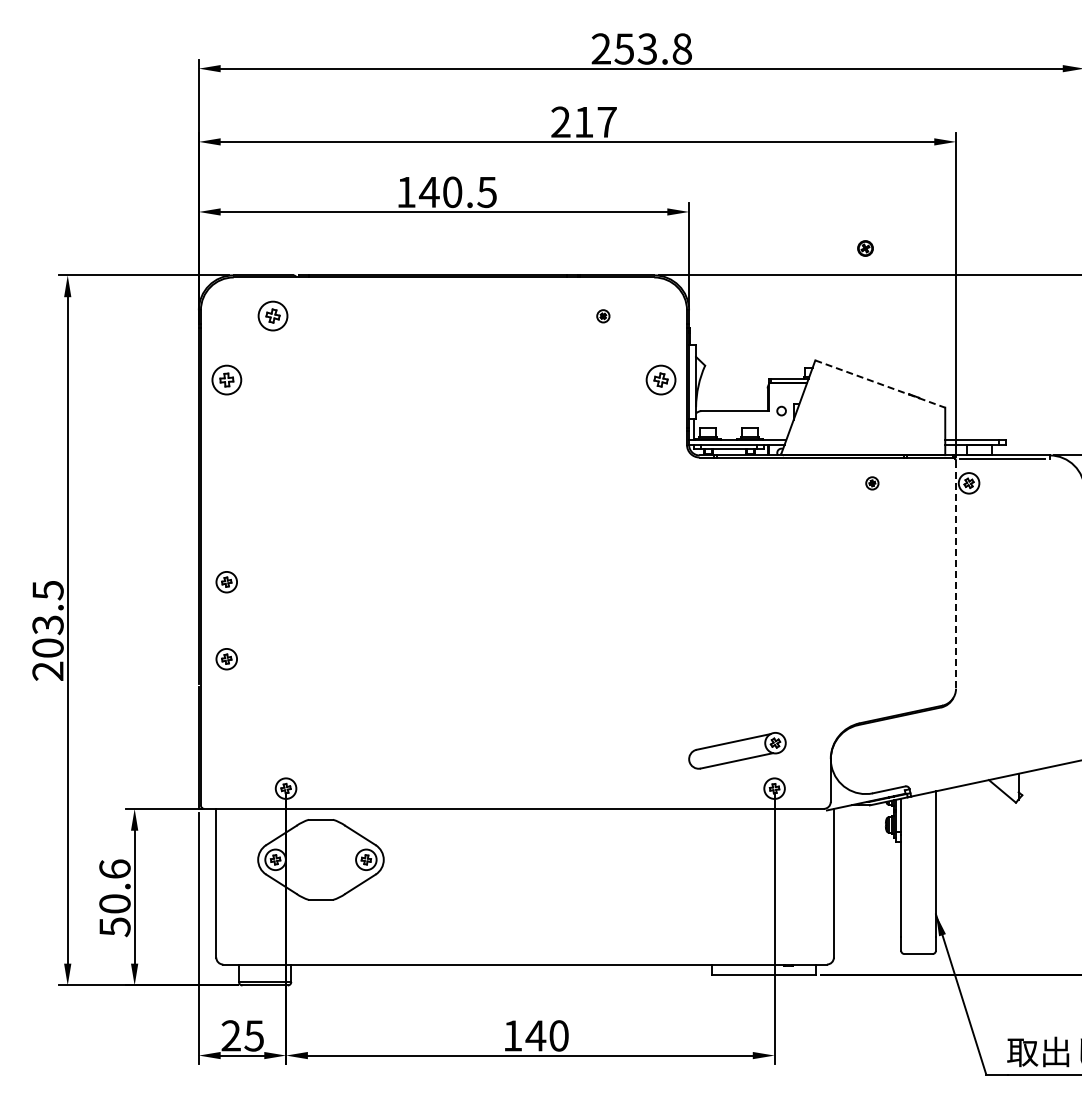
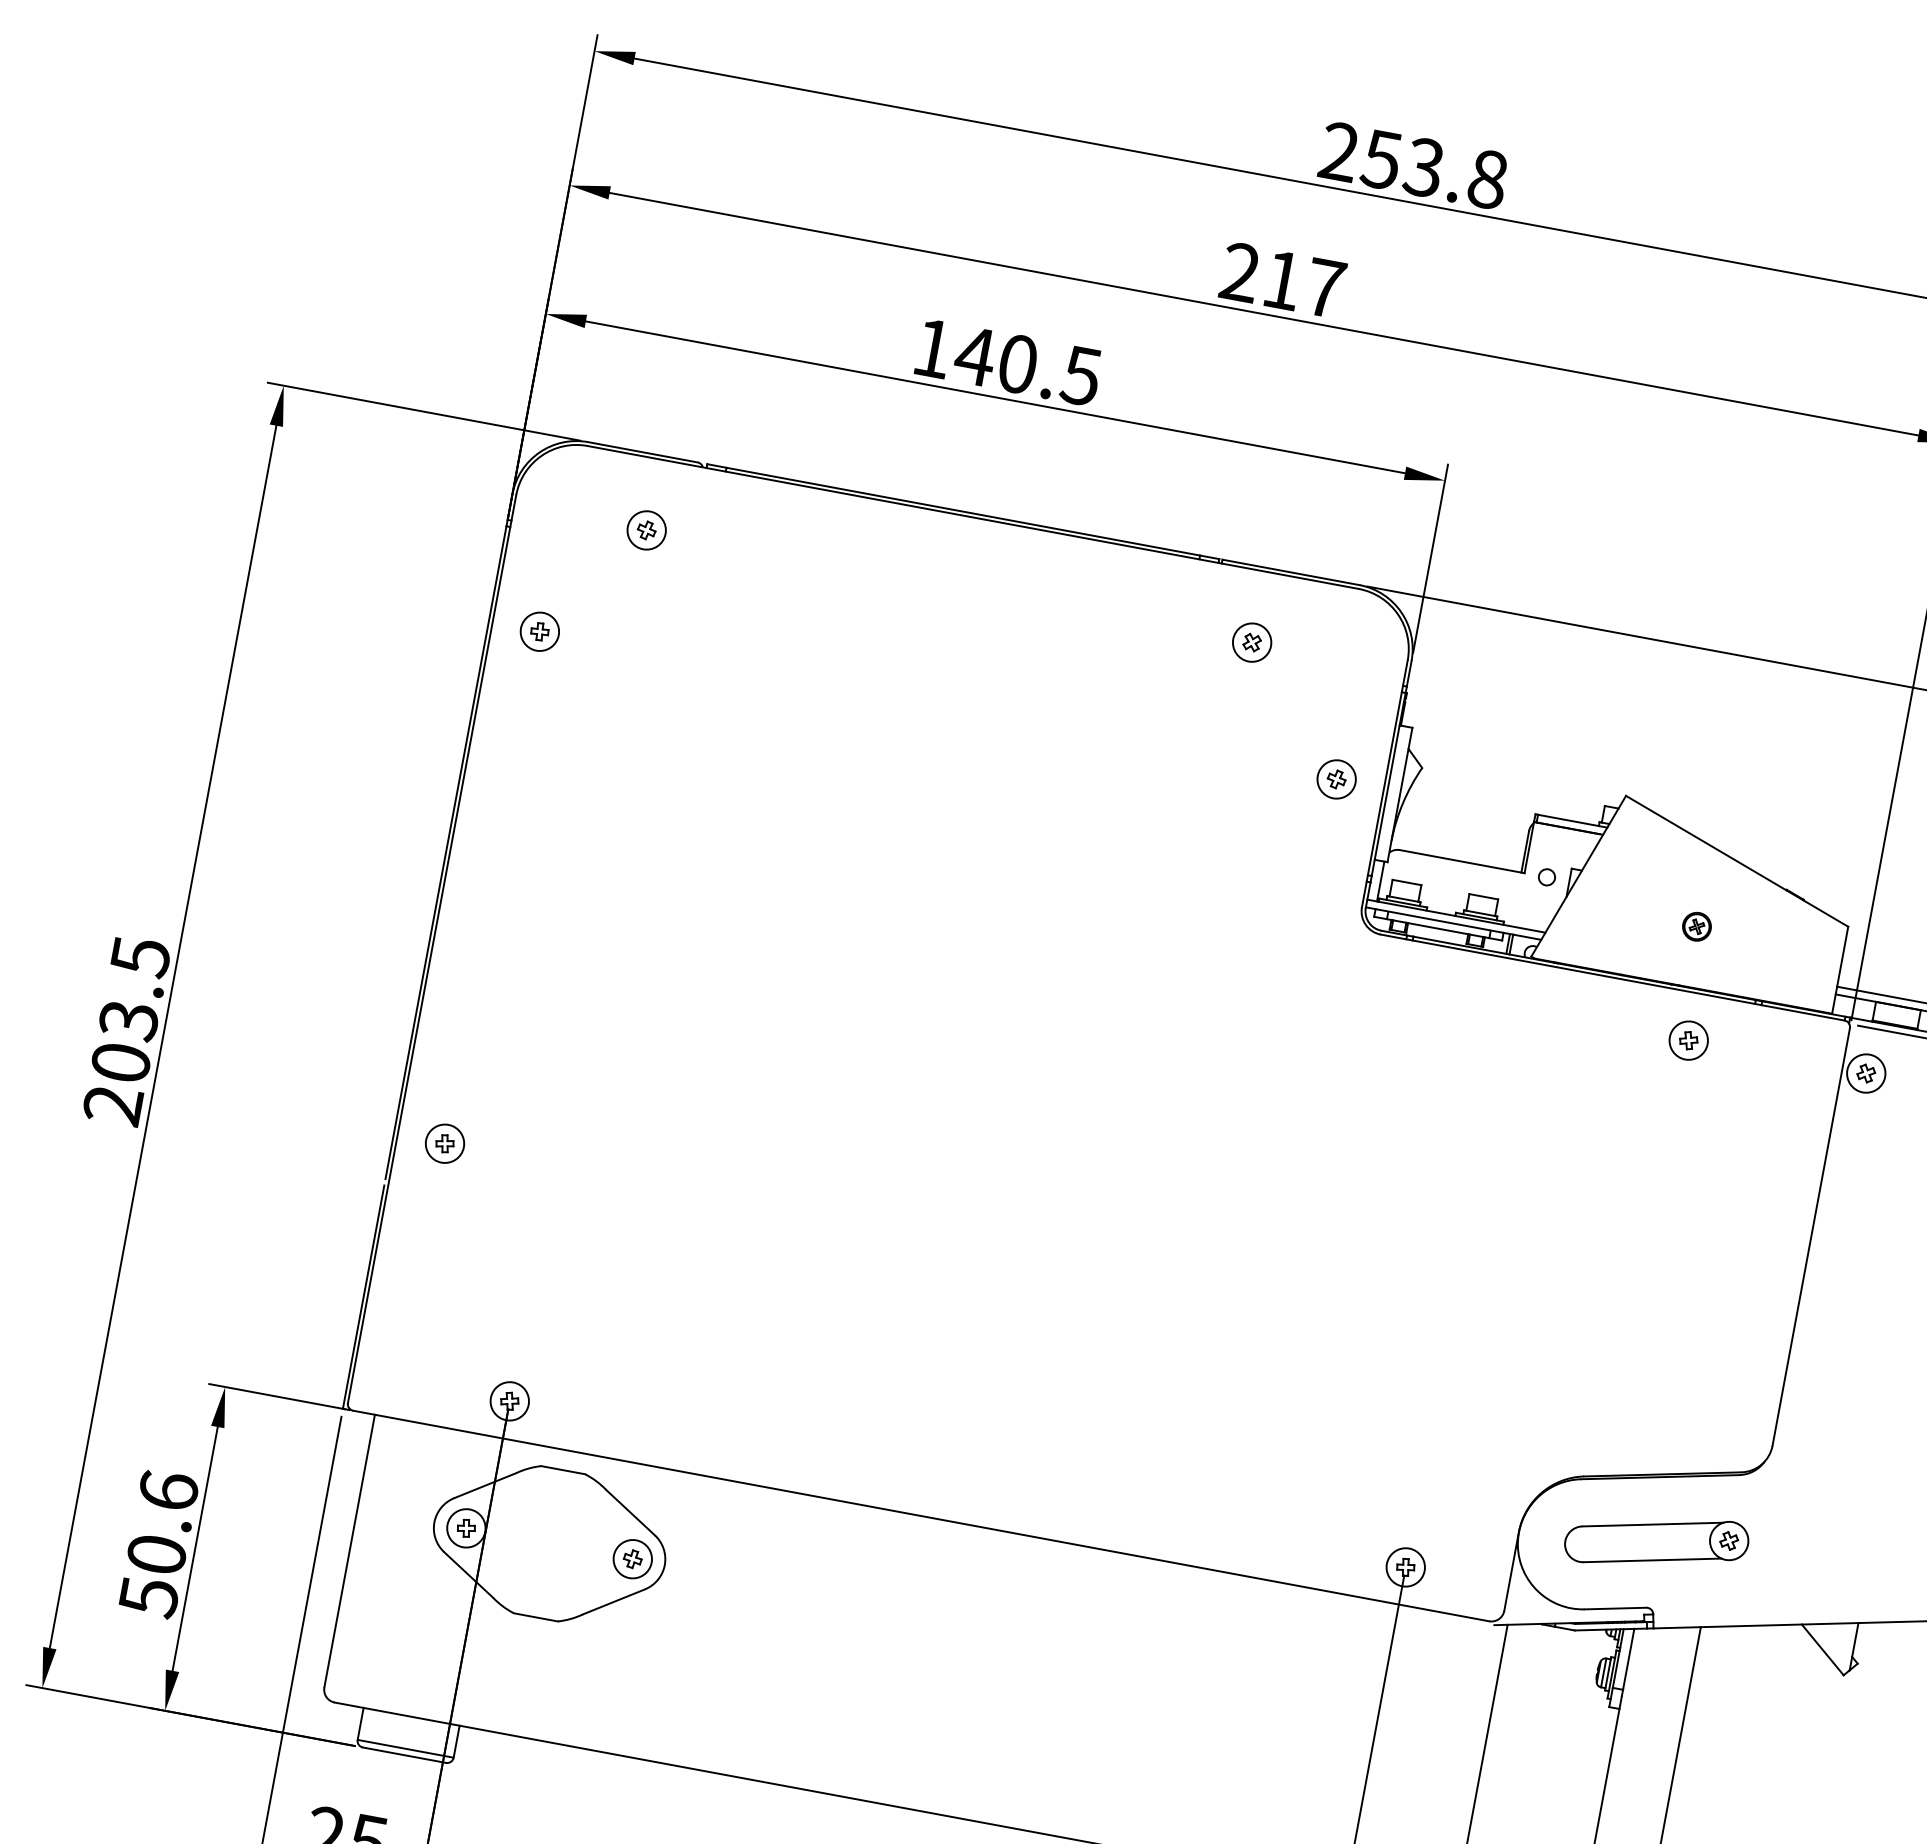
part: (865, 248) -> (1696, 926), moved
part: (273, 316) -> (647, 531), size x0.71
part: (603, 316) -> (1252, 643), size x1.67
part: (226, 379) -> (539, 630), size x0.71
part: (661, 379) -> (1337, 778), size x0.71
line: (880, 384) -> (1737, 862), dashed -> solid
part: (872, 483) -> (1689, 1040), size x1.67
line: (956, 574) -> (1812, 1236), dashed -> solid
part: (226, 582) -> (470, 1002), removed
part: (737, 750) -> (1656, 1541), moved

